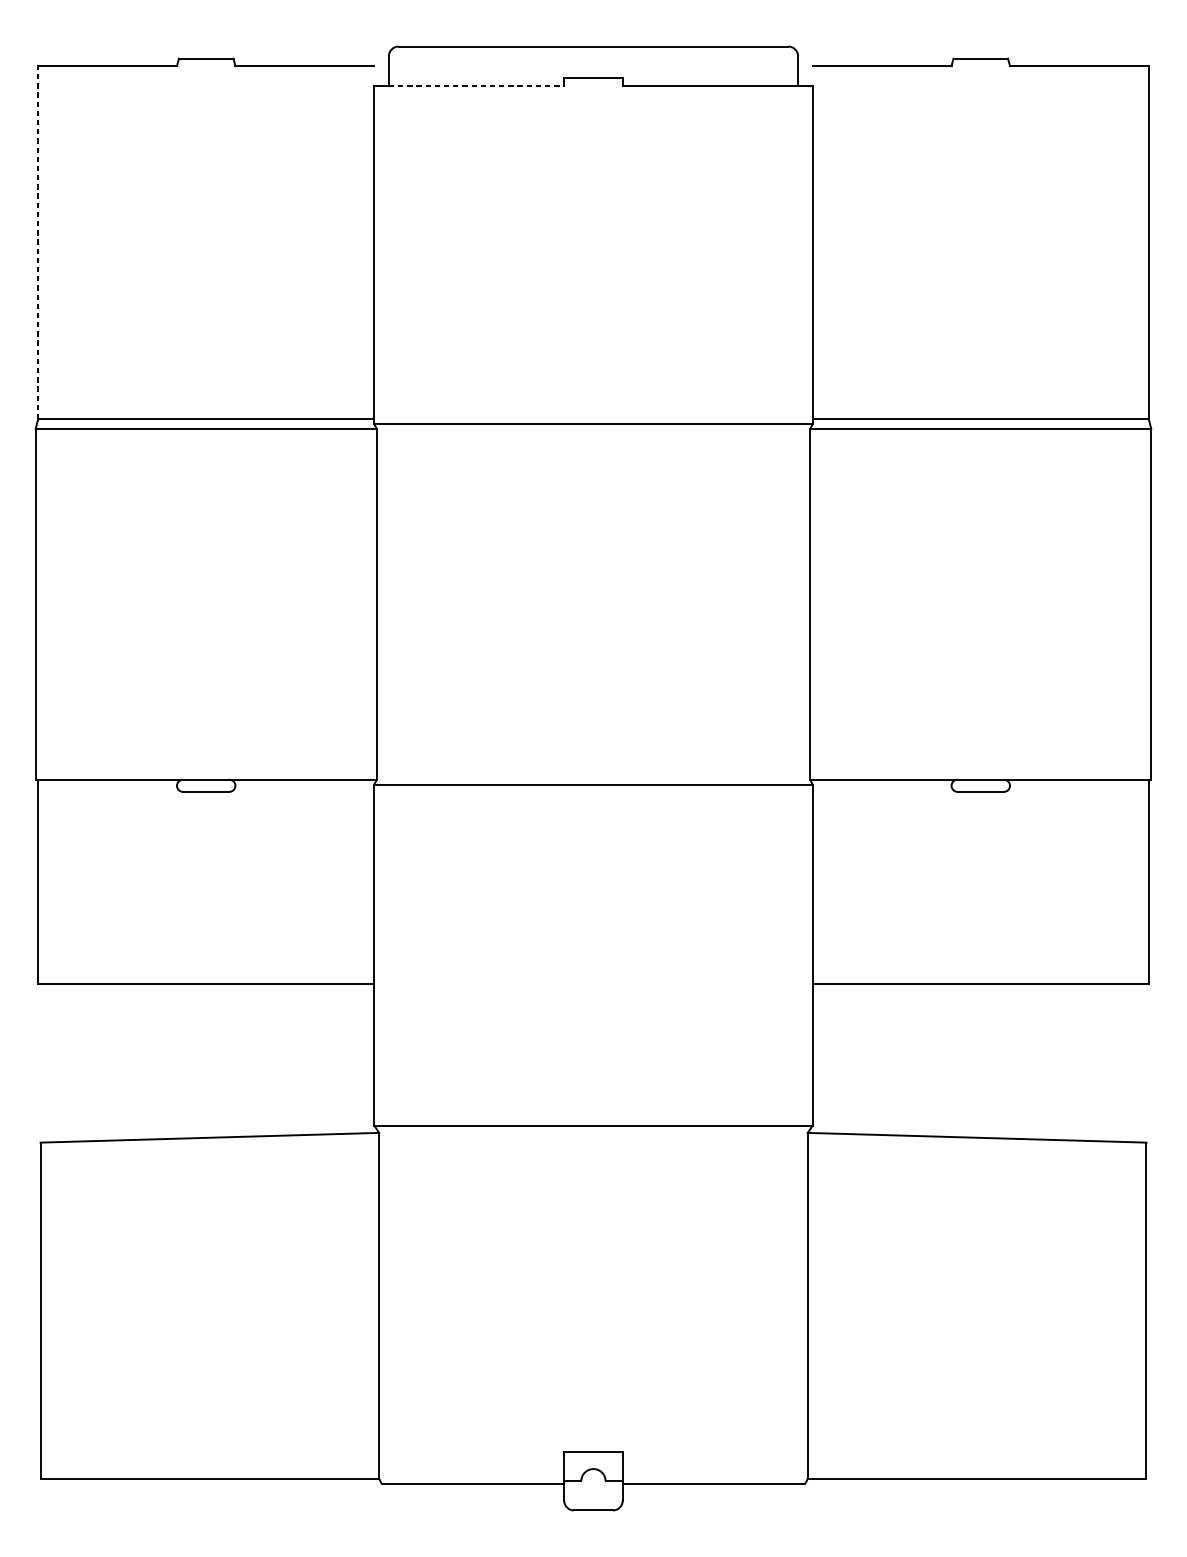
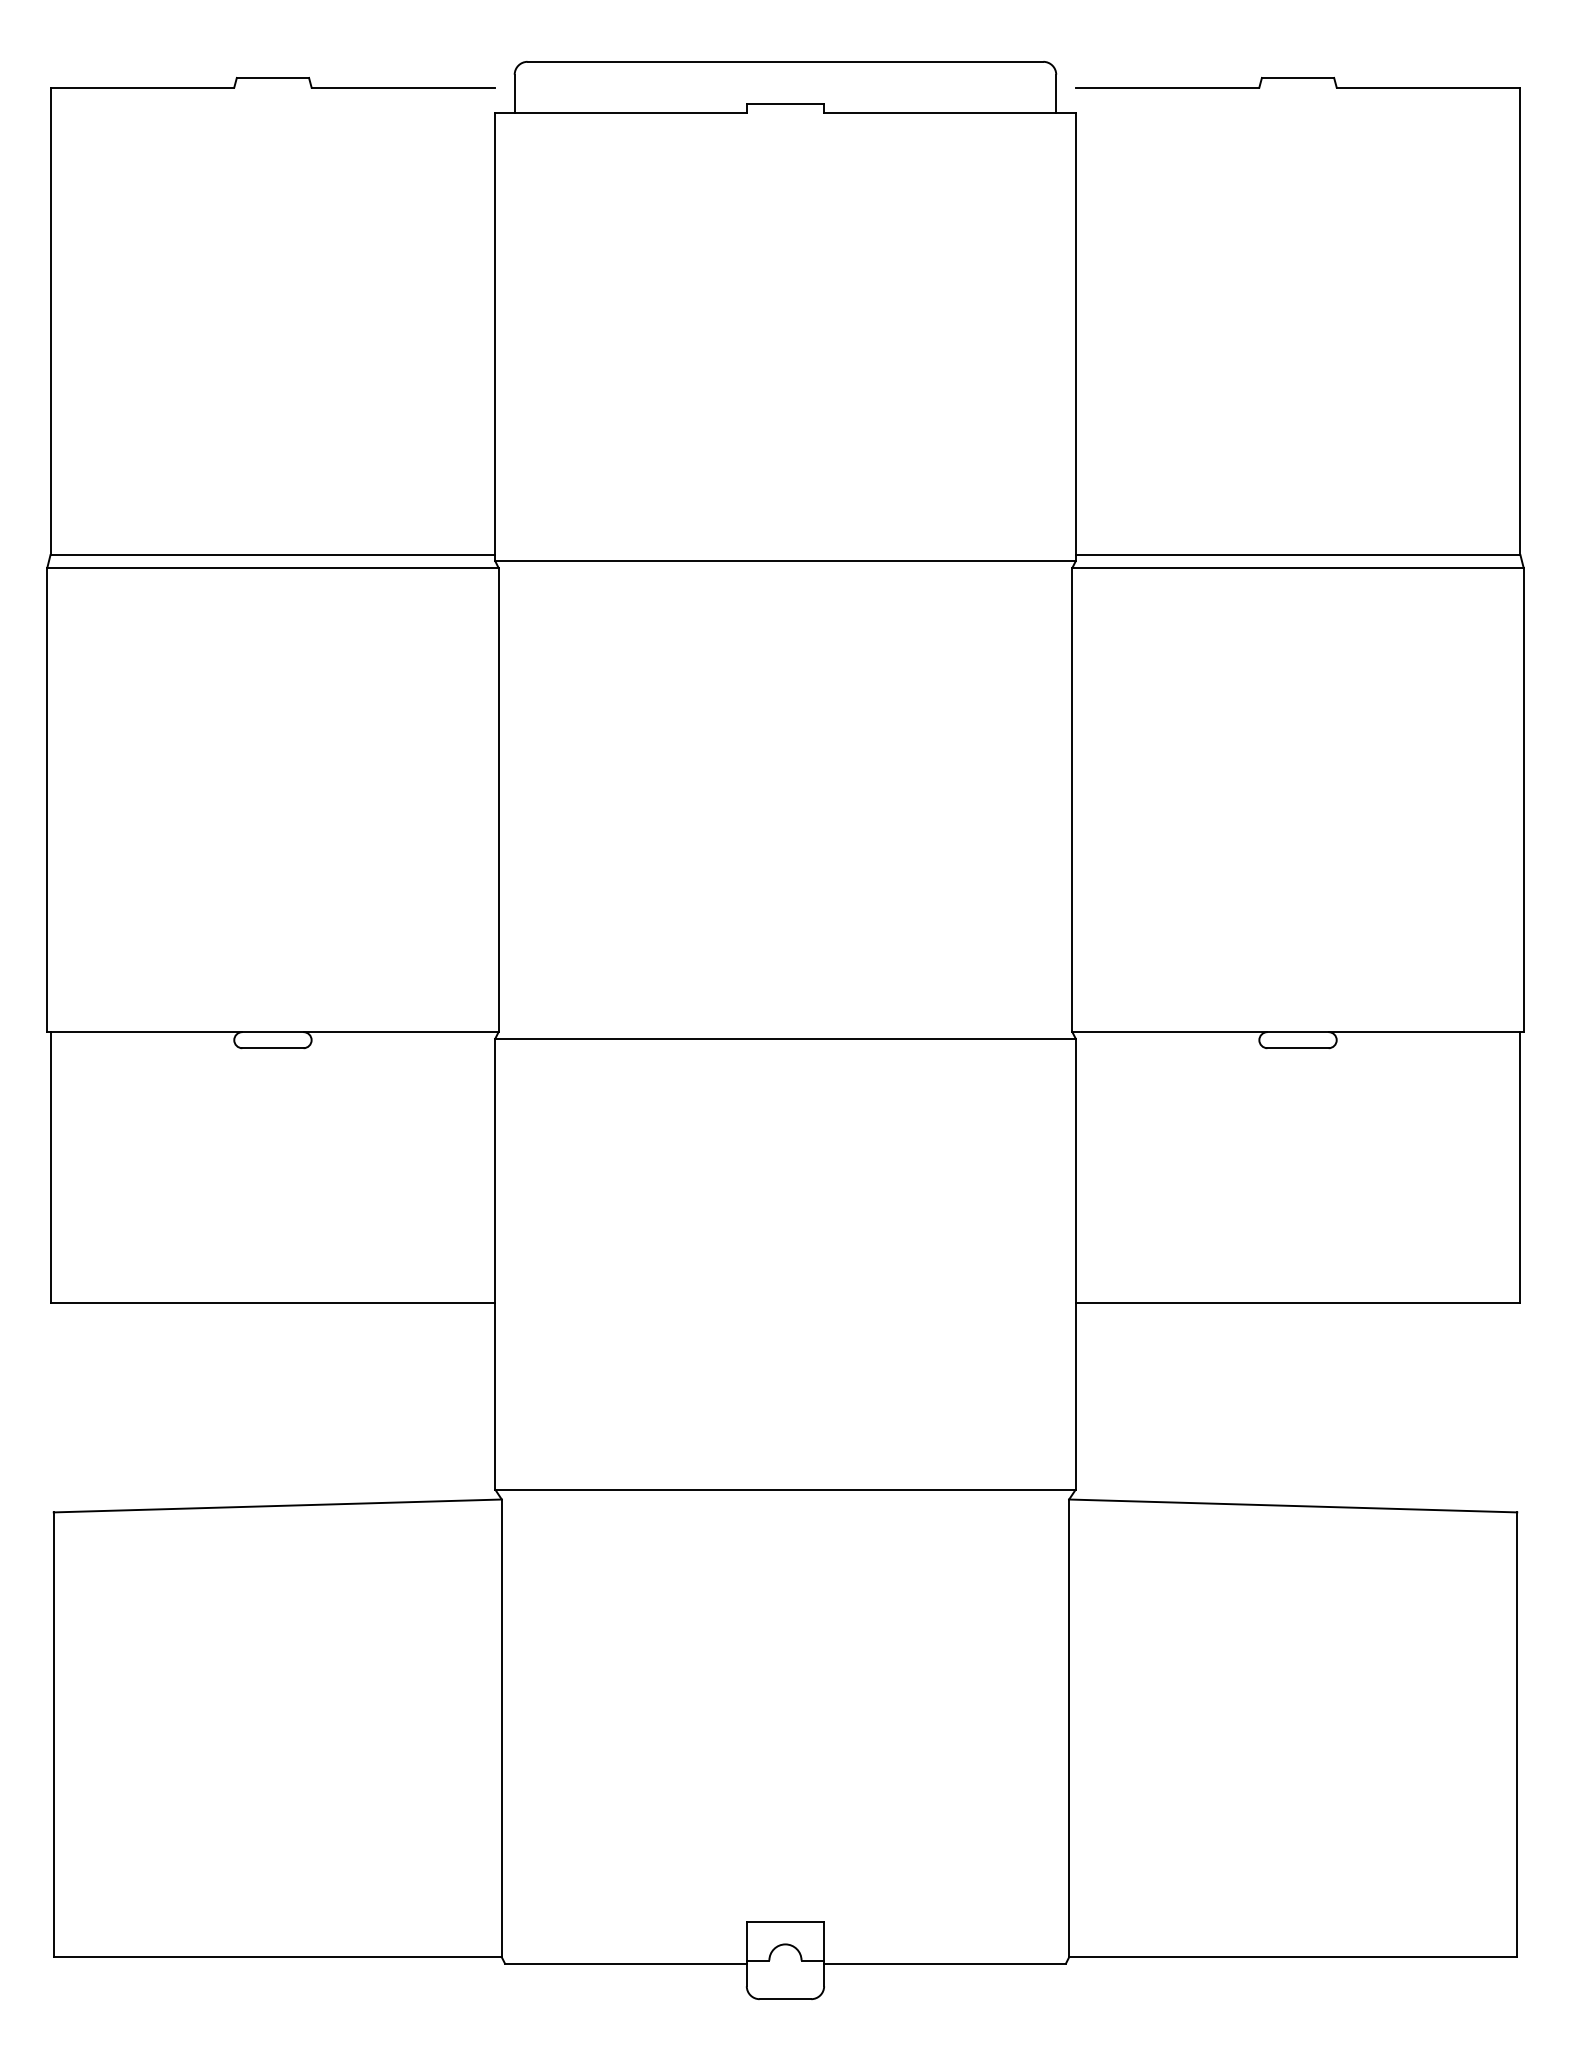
line: (477, 85) -> (631, 113), dashed -> solid
line: (38, 242) -> (50, 321), dashed -> solid

